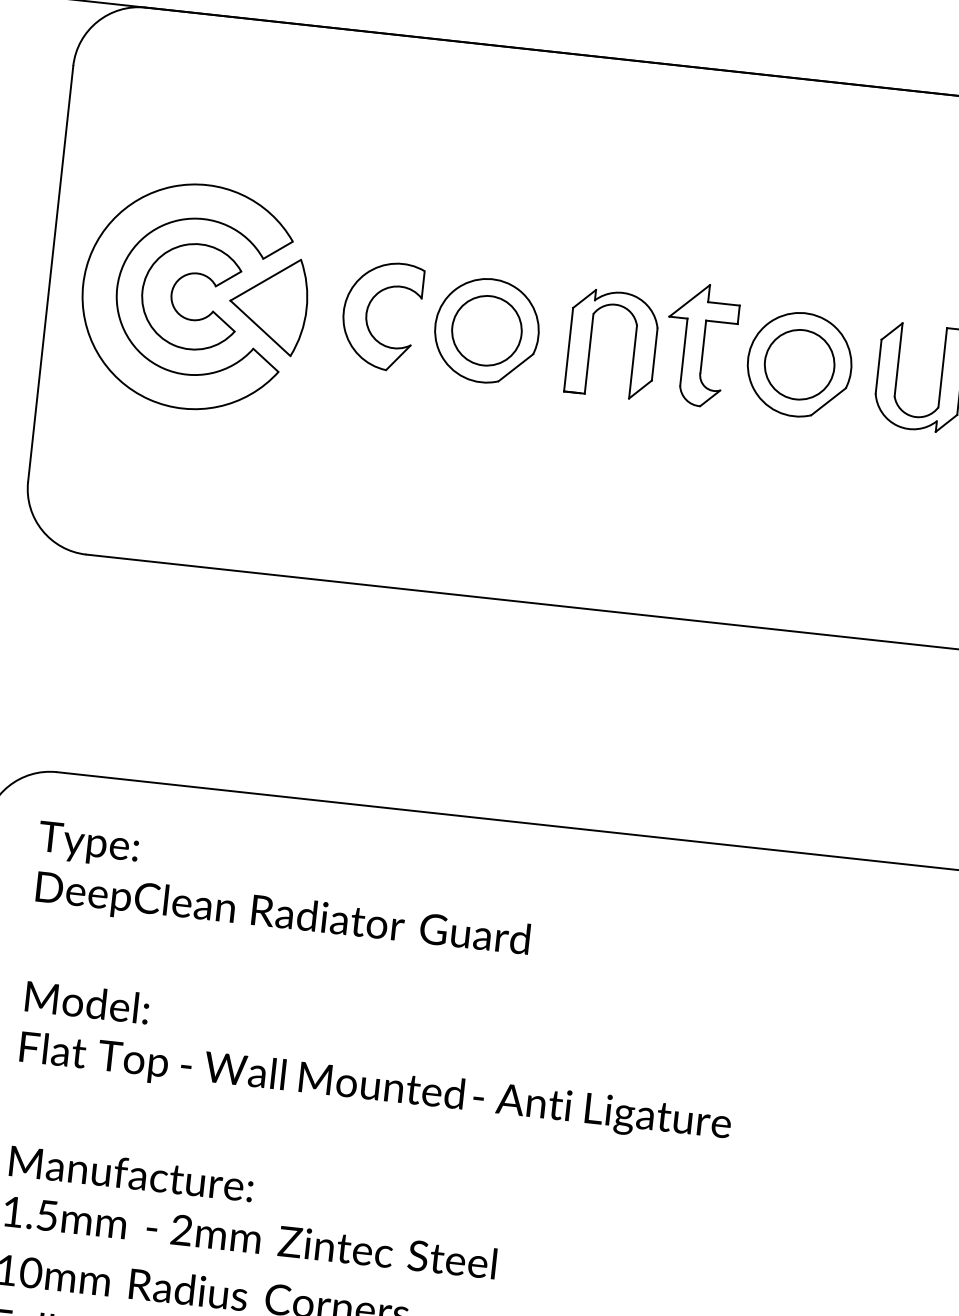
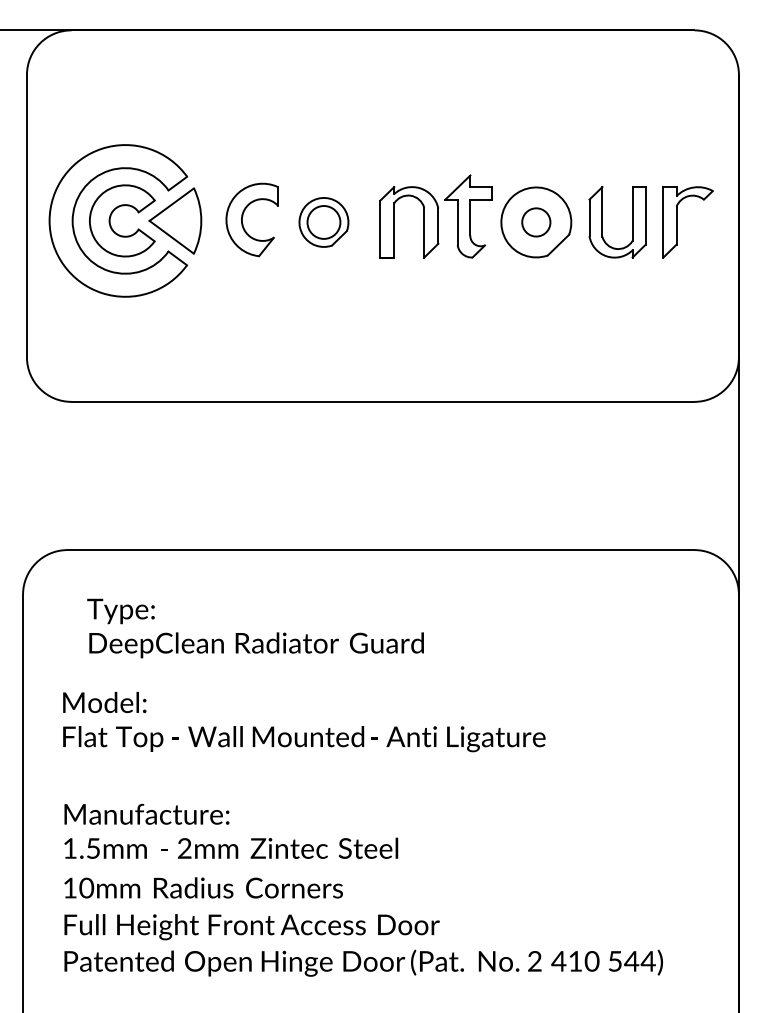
part: (486, 330) -> (323, 222), size x0.7
circle: (798, 363) -> (535, 221), size x0.6
text: (283, 891) -> (255, 628), moved

